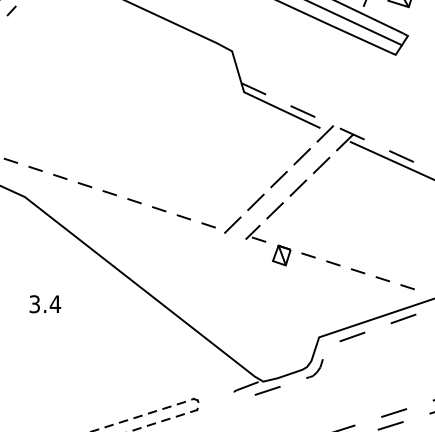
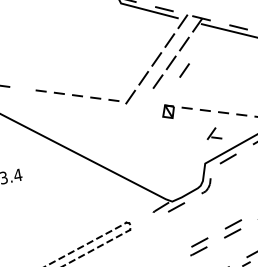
line: (84, 185) -> (22, 89), removed
line: (314, 201) -> (184, 70), added
part: (255, 233) -> (213, 134), moved

